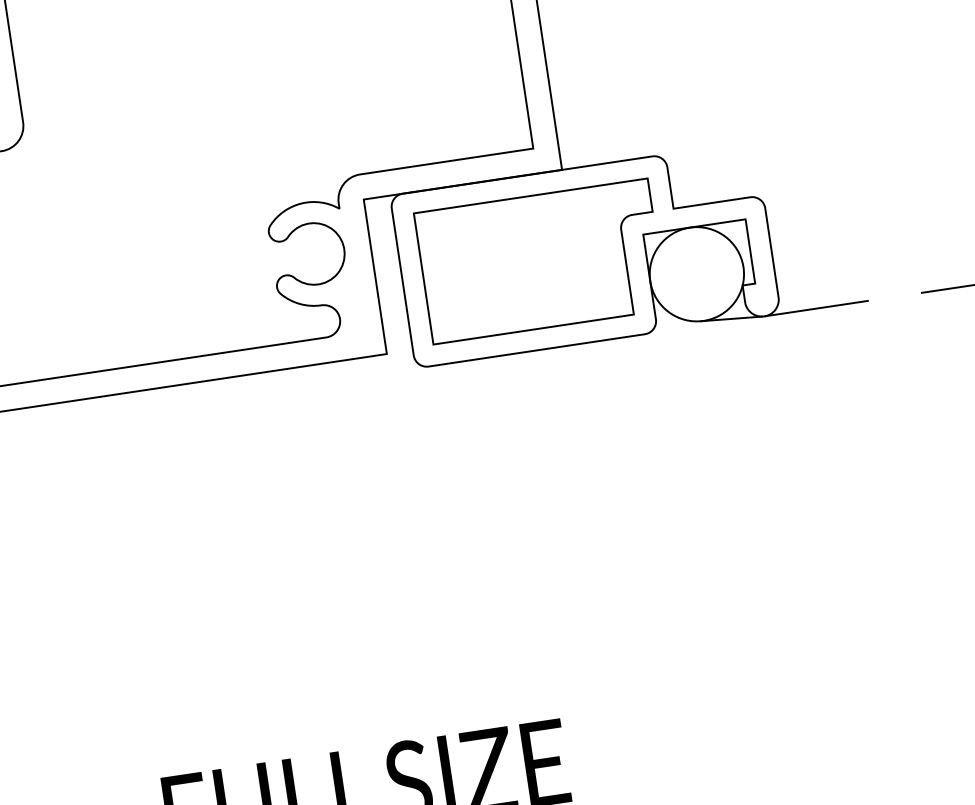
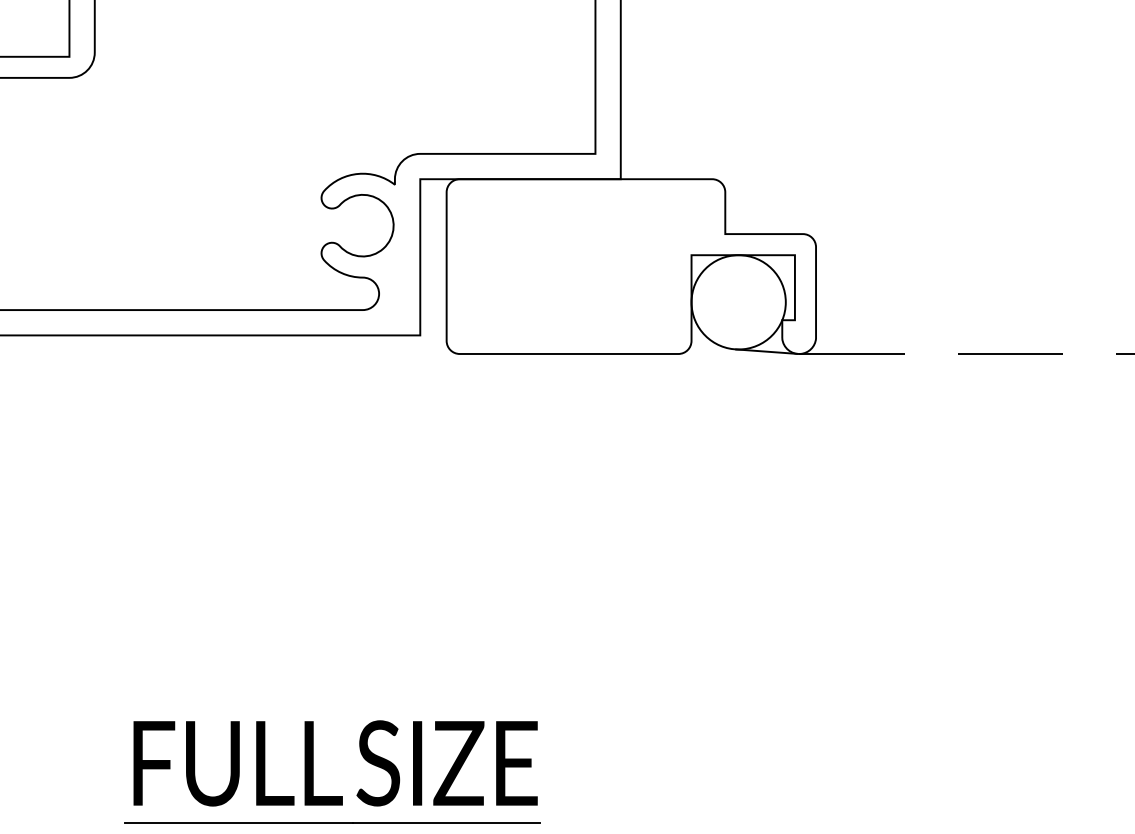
part: (540, 261) -> (585, 266), removed

